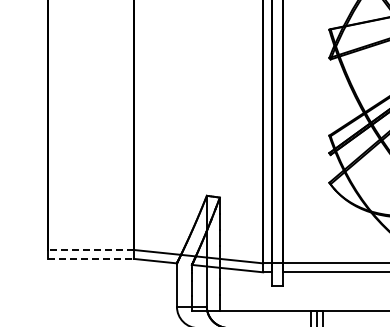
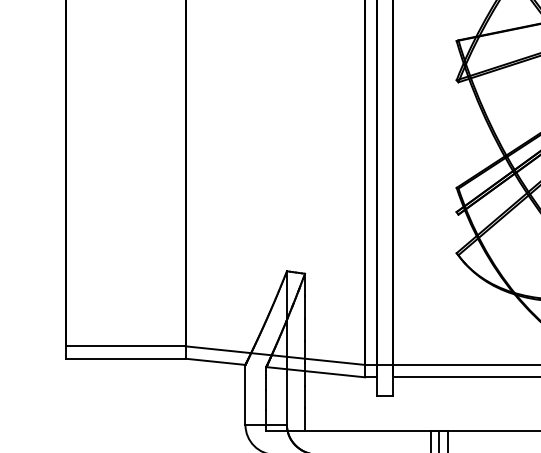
line: (90, 249) -> (125, 345), dashed -> solid
line: (91, 258) -> (127, 358), dashed -> solid

